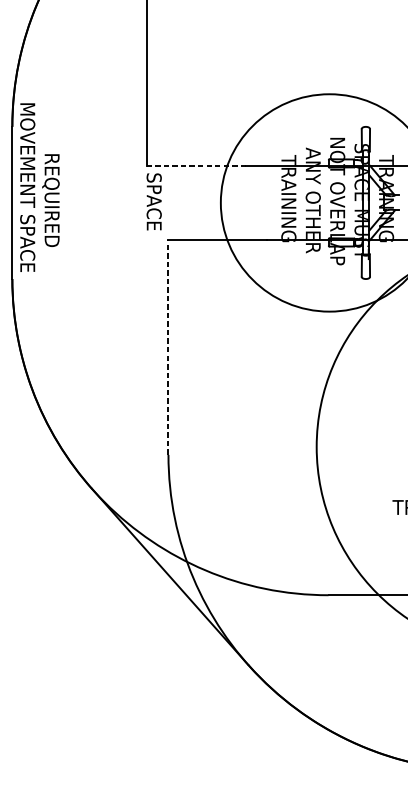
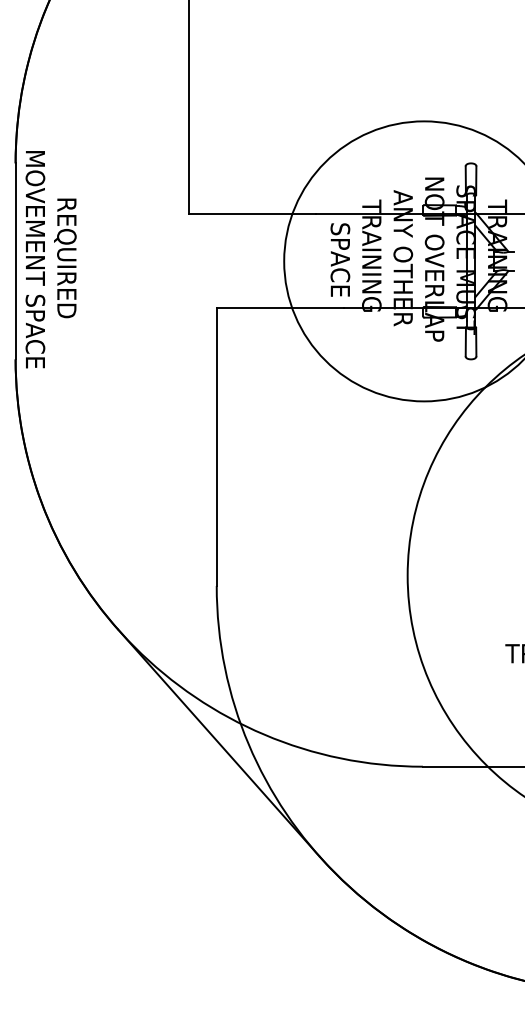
line: (196, 166) -> (252, 214), dashed -> solid
text: (27, 187) -> (35, 259), moved
text: (154, 201) -> (340, 259), moved
line: (168, 347) -> (216, 447), dashed -> solid

